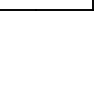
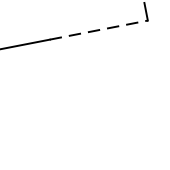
line: (64, 10) -> (99, 30), solid -> dashed

